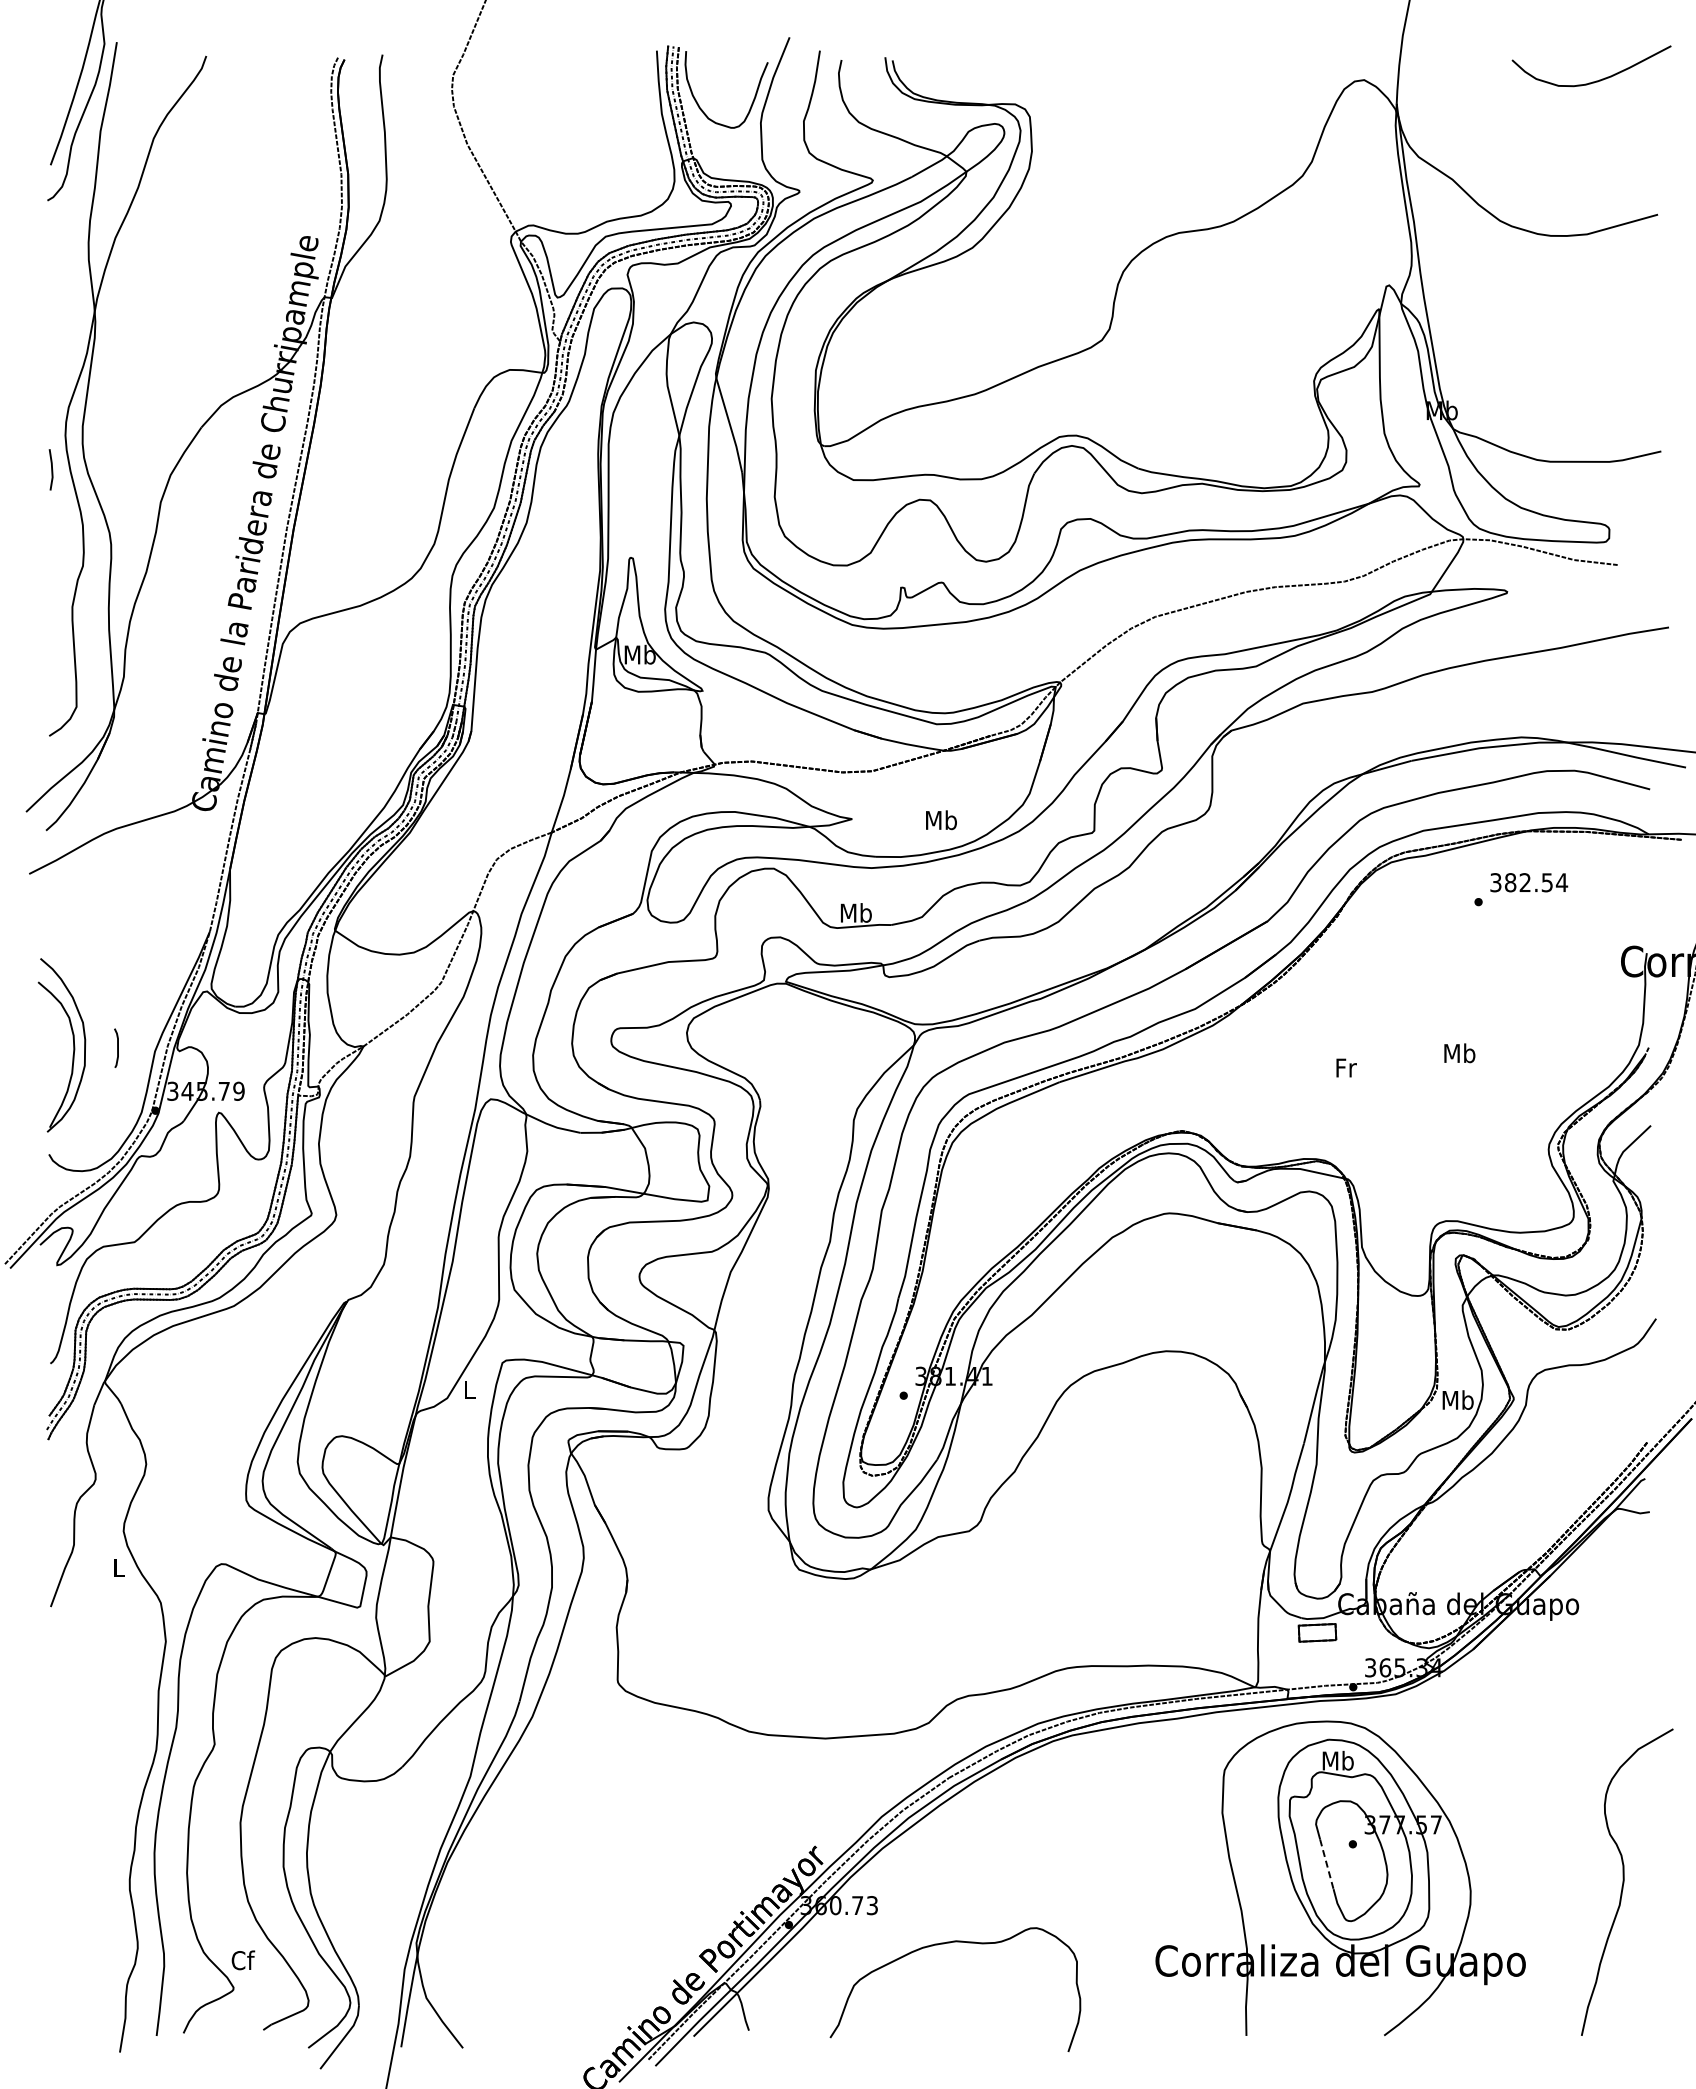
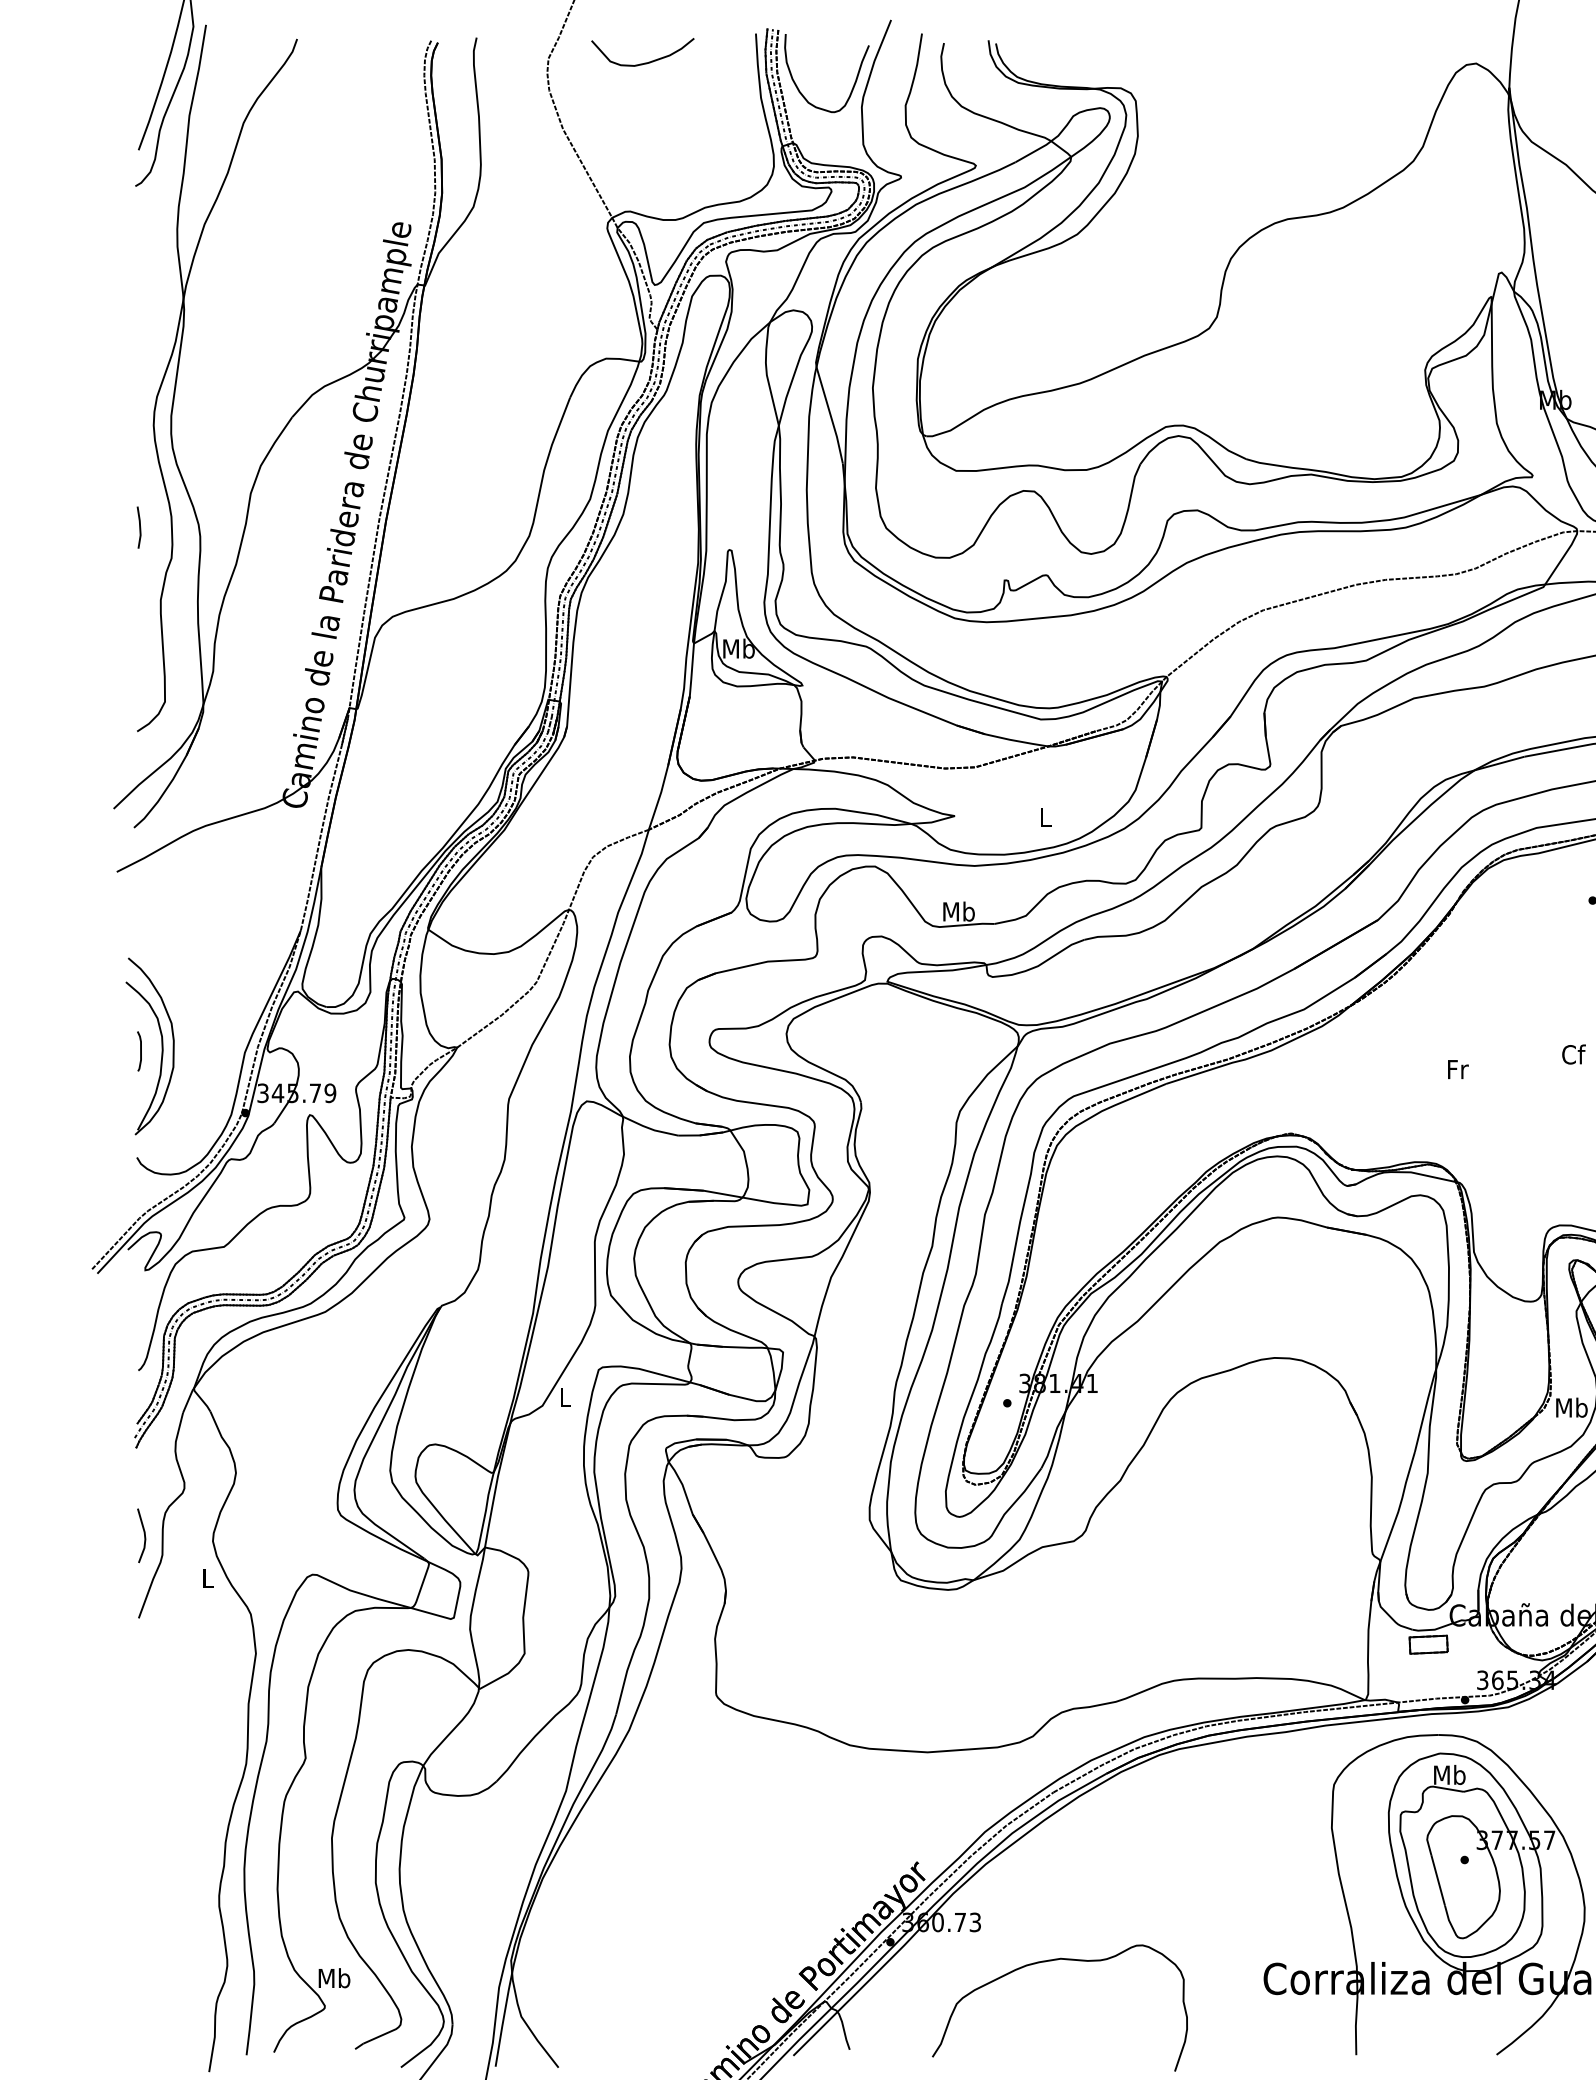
curve: (545, 79) -> (642, 62), added
line: (51, 469) -> (139, 527), moved
text: (941, 820) -> (1045, 817), Mb -> L
curve: (117, 1047) -> (140, 1050), moved
text: (1459, 1053) -> (1573, 1054), Mb -> Cf
line: (55, 1524) -> (143, 1534), added
line: (1326, 1864) -> (1437, 1880), dashed -> solid
text: (242, 1960) -> (333, 1978), Cf -> Mb

